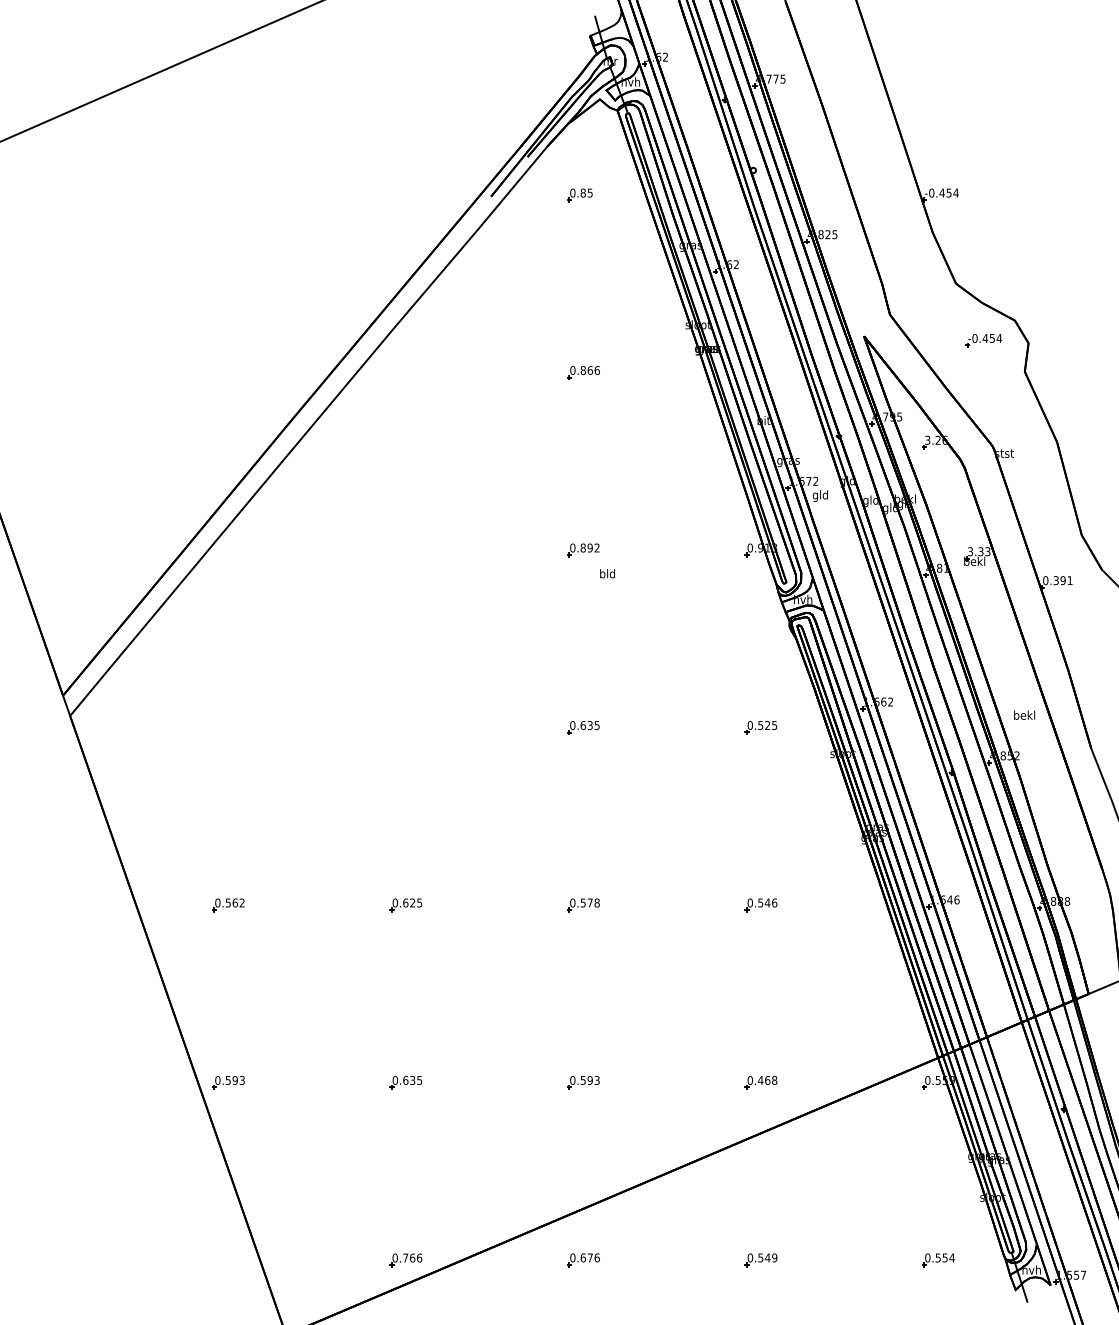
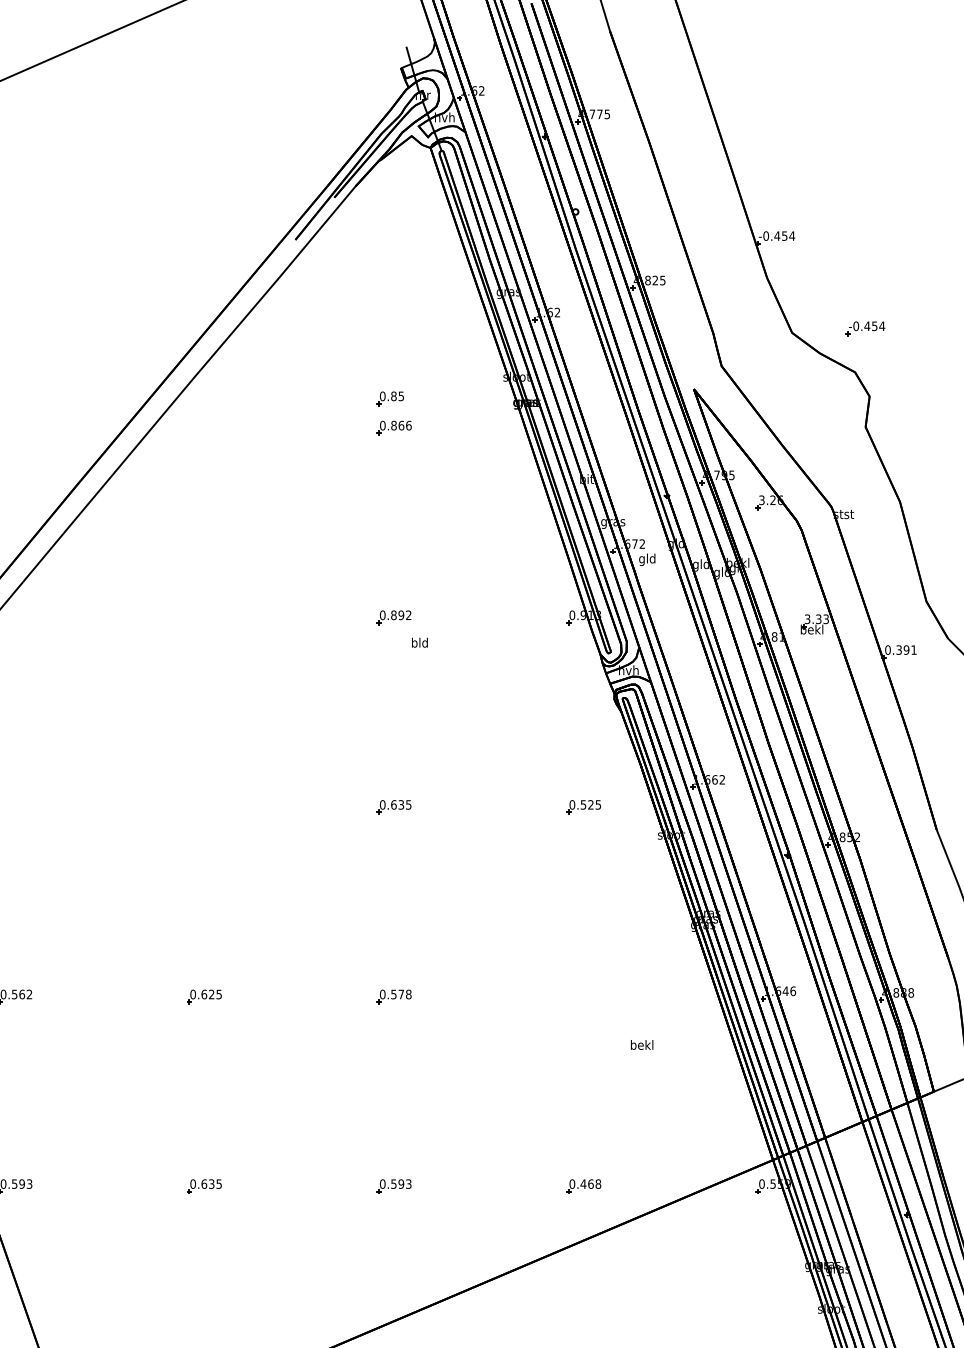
part: (579, 195) -> (389, 398), moved
part: (983, 340) -> (865, 328), moved
text: (1024, 714) -> (642, 1044), moved
part: (760, 905) -> (583, 997), removed

